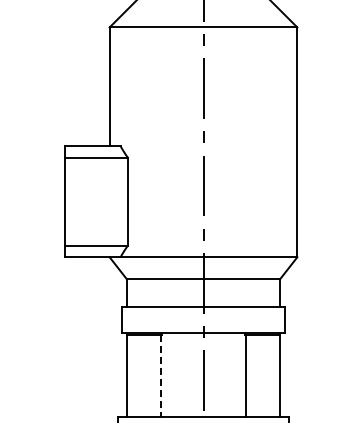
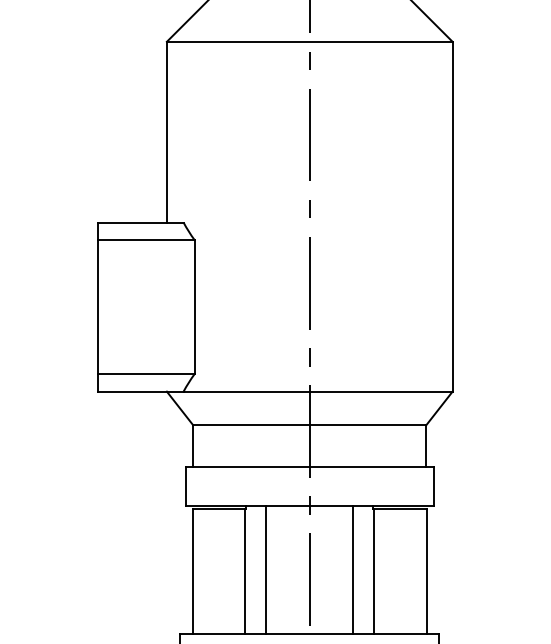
line: (174, 374) -> (265, 570), added
line: (232, 374) -> (353, 570), added
line: (161, 375) -> (245, 571), dashed -> solid

